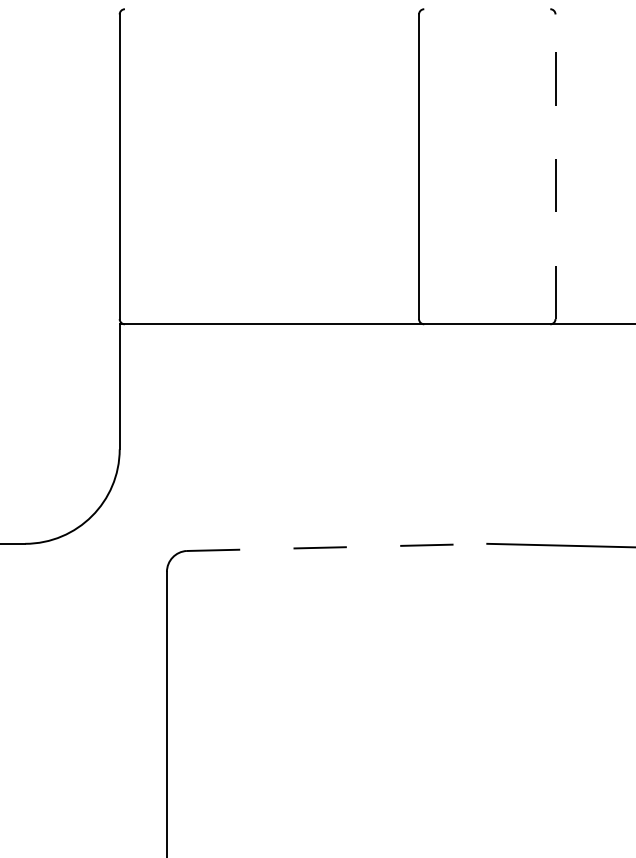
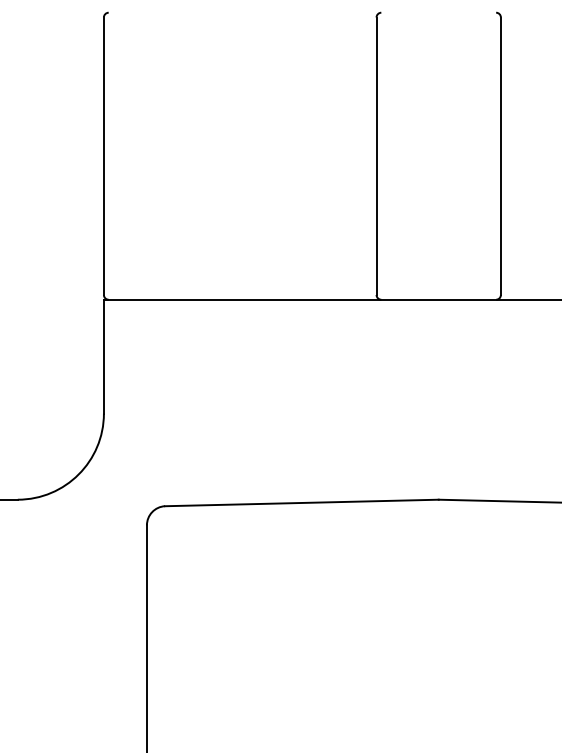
line: (555, 166) -> (500, 155), dashed -> solid
line: (337, 547) -> (302, 503), dashed -> solid

